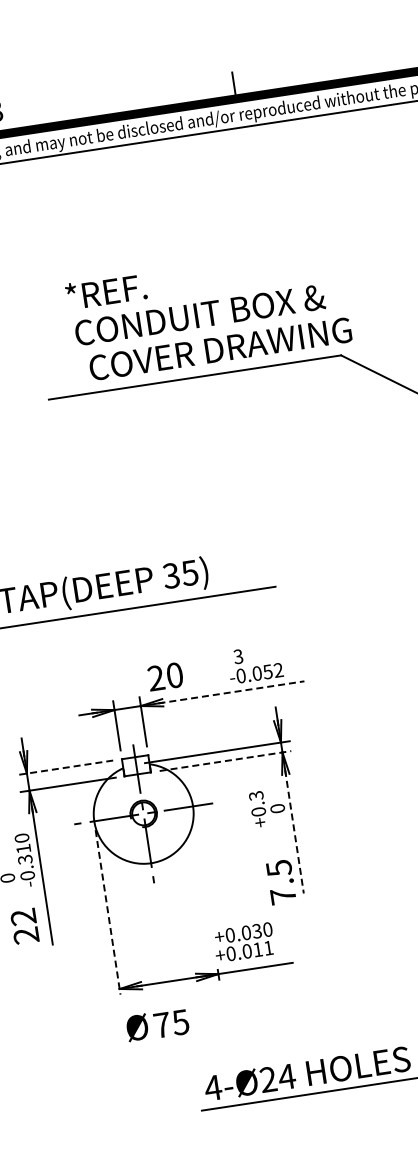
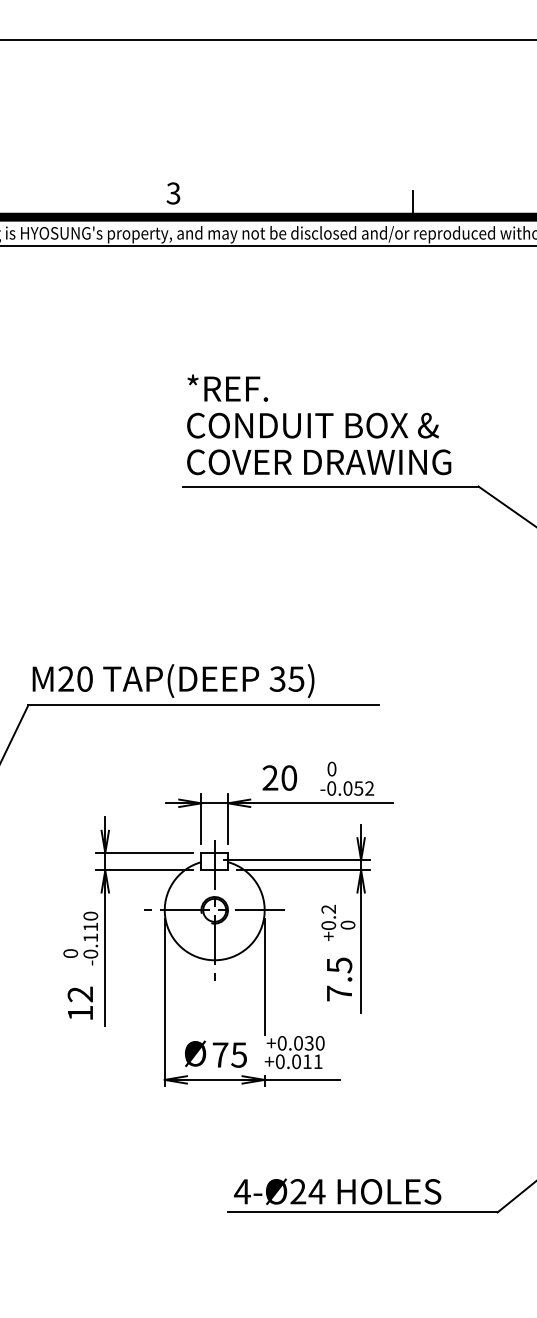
text: (105, 290) -> (227, 387), moved
text: (199, 315) -> (312, 425), moved
text: (220, 349) -> (319, 462), moved
text: (237, 656) -> (331, 768), 3 -> 0
text: (165, 676) -> (279, 777), moved
line: (231, 692) -> (319, 803), dashed -> solid
line: (225, 761) -> (303, 870), dashed -> solid
line: (64, 768) -> (143, 853), dashed -> solid
text: (256, 794) -> (329, 908), +0.3 -> +0.2
line: (294, 832) -> (361, 951), dashed -> solid
text: (24, 859) -> (90, 937), -0.310 -> -0.110
line: (202, 871) -> (264, 976), added
text: (281, 882) -> (339, 979), moved
line: (107, 912) -> (164, 1002), dashed -> solid
text: (25, 936) -> (79, 1013), 22 -> 12
text: (157, 1024) -> (215, 1053), moved

